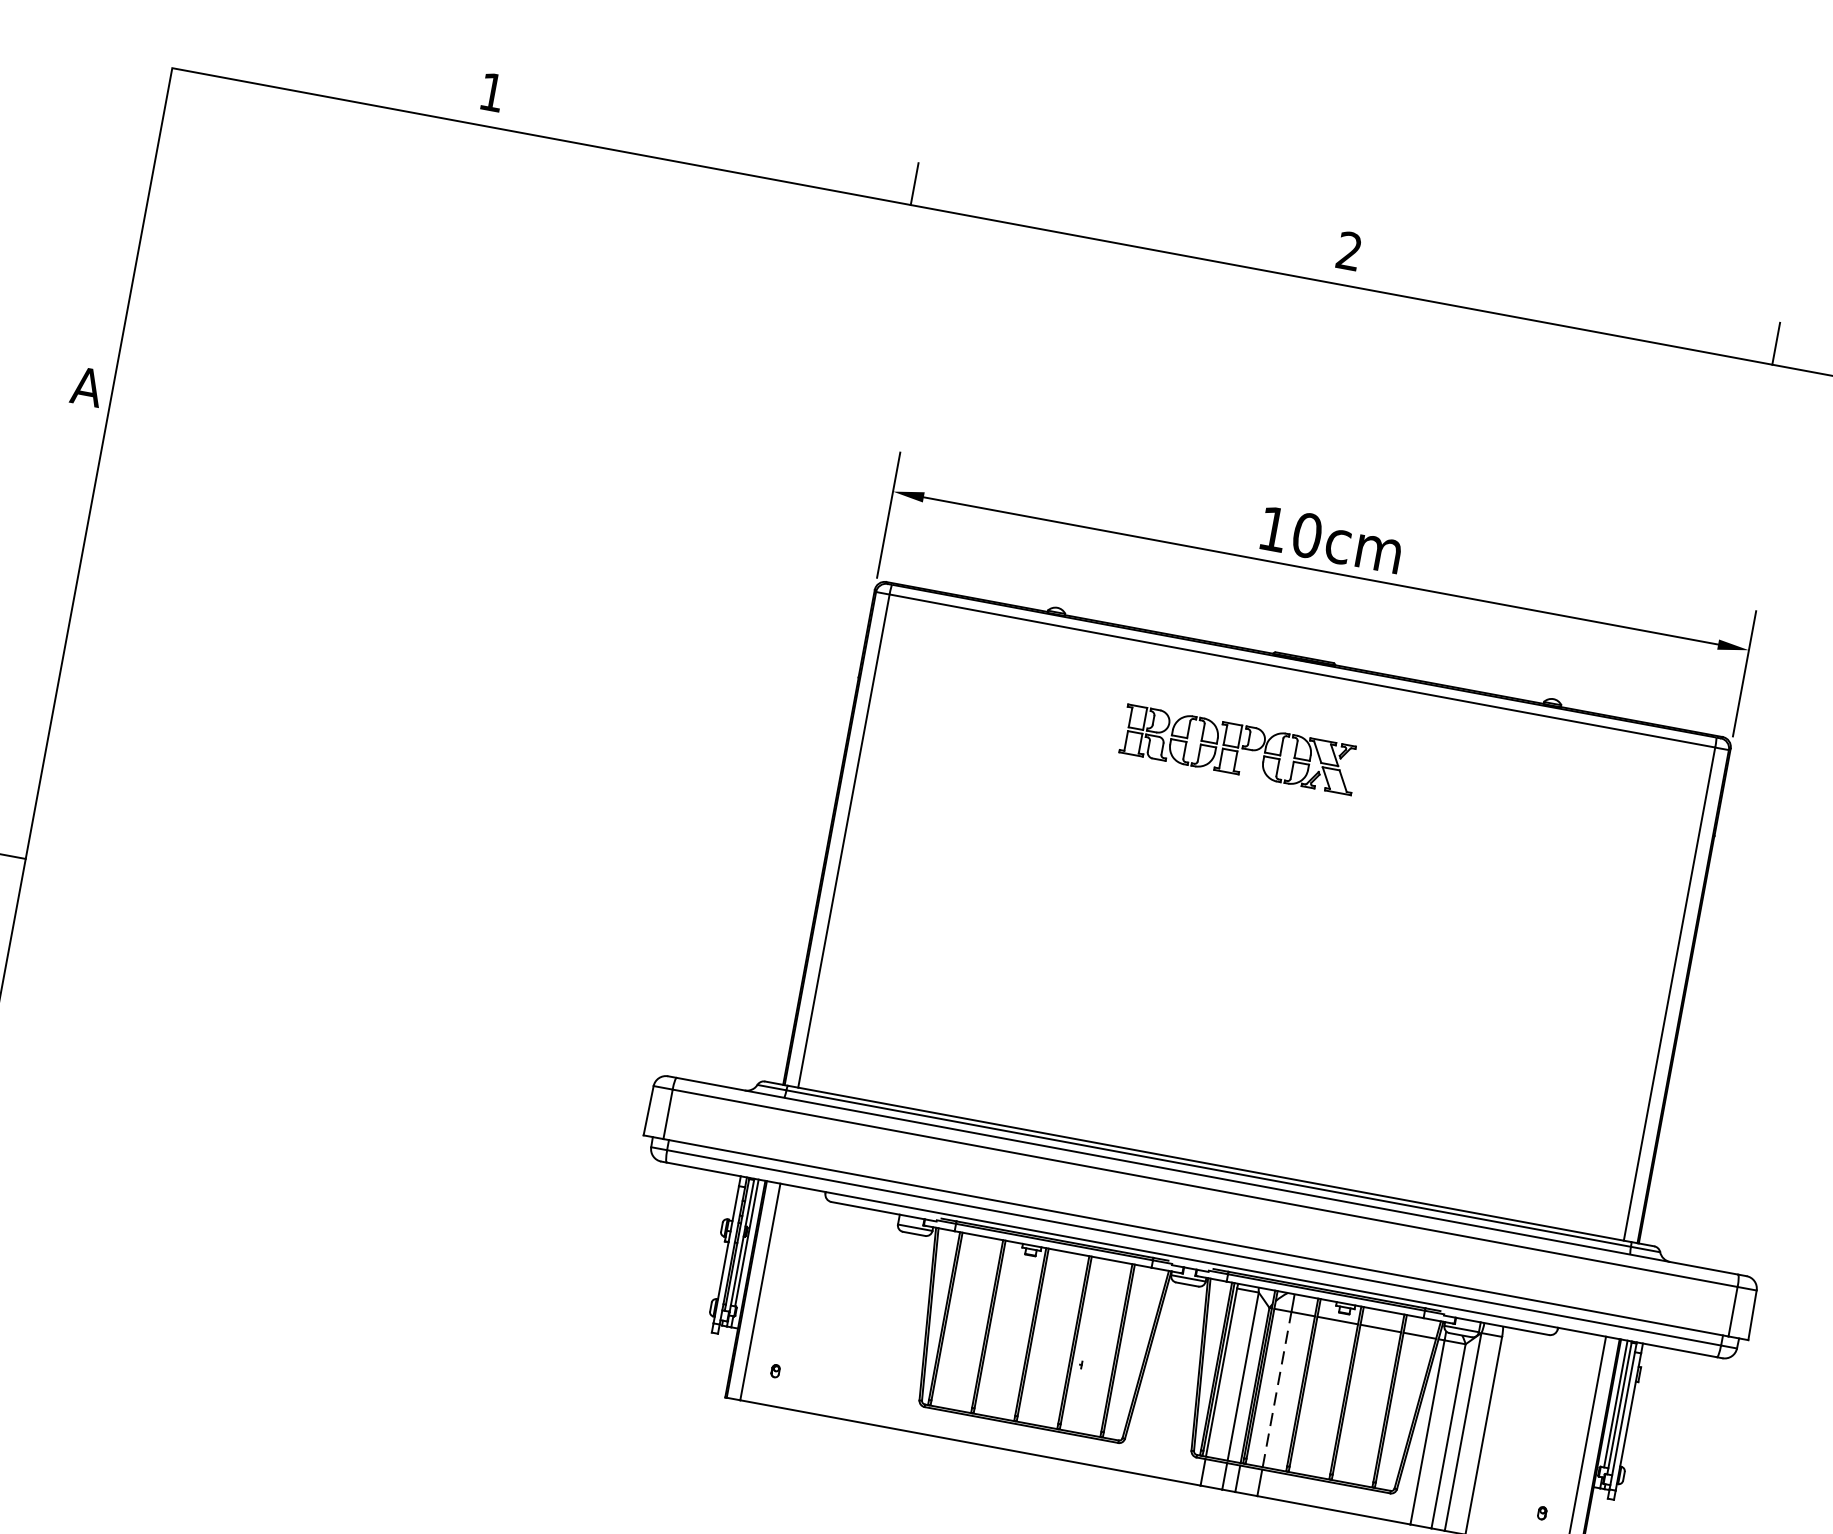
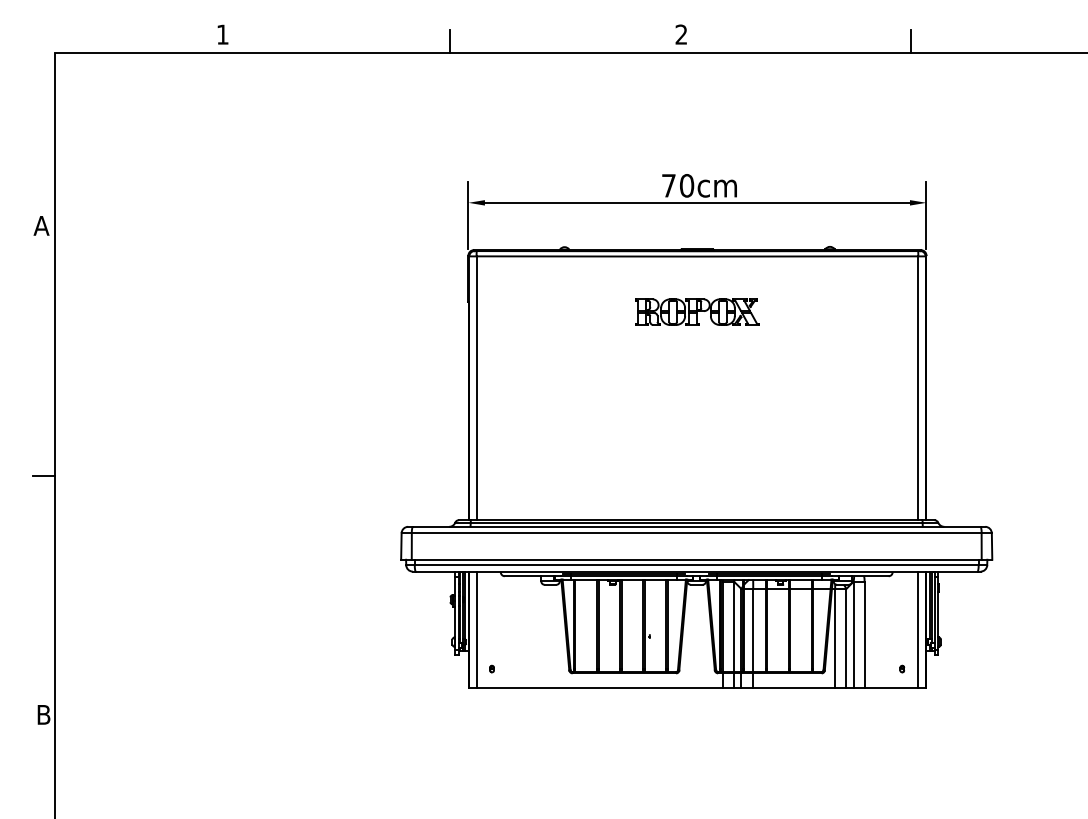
text: (1272, 528) -> (668, 185), 10cm -> 70cm
part: (1239, 748) -> (697, 311), moved
line: (1277, 1389) -> (753, 630), dashed -> solid

